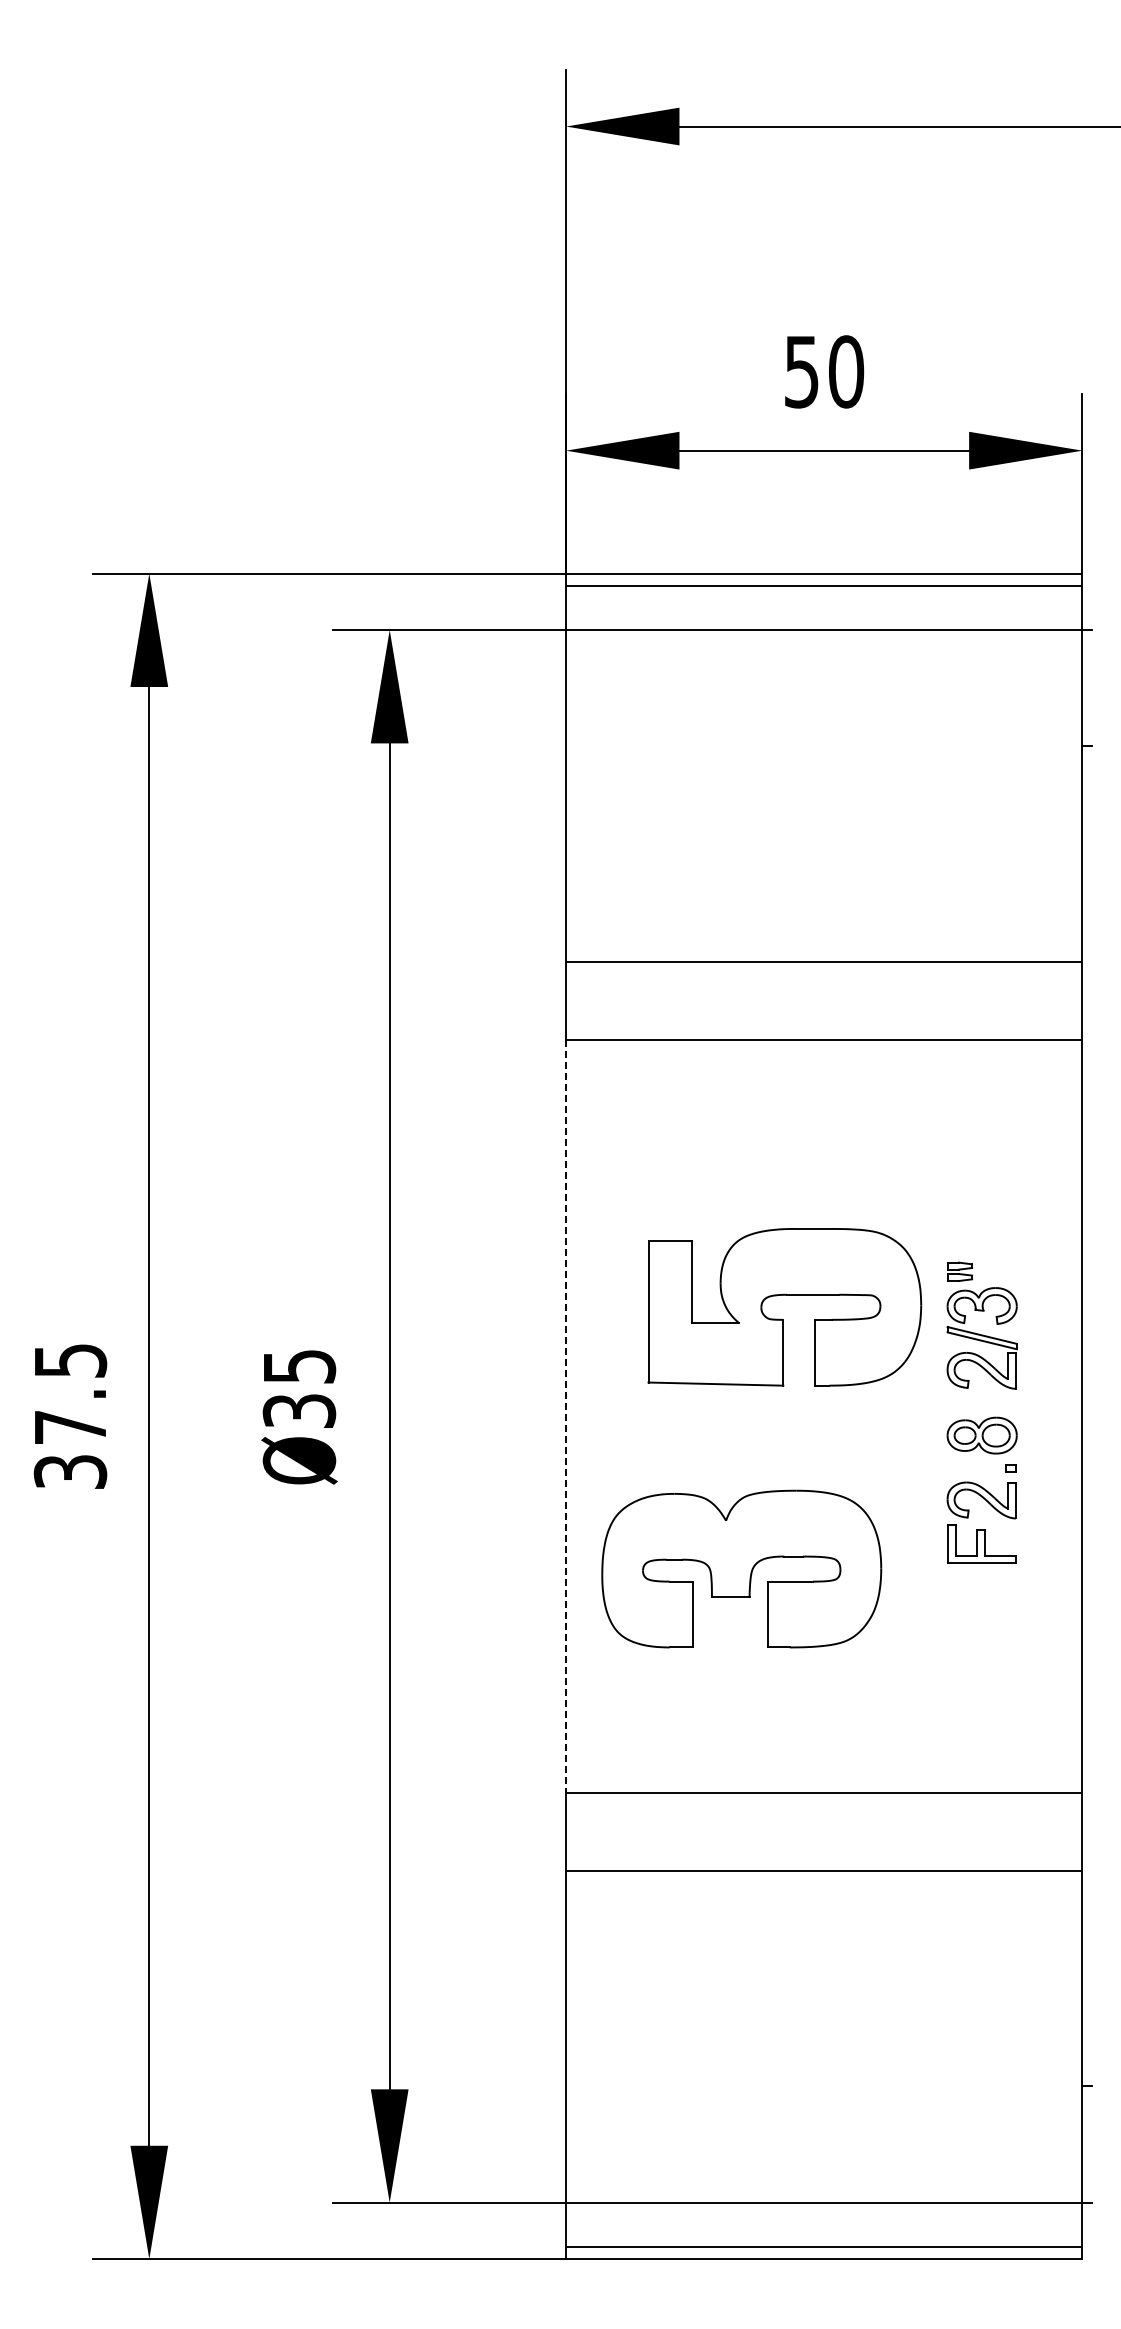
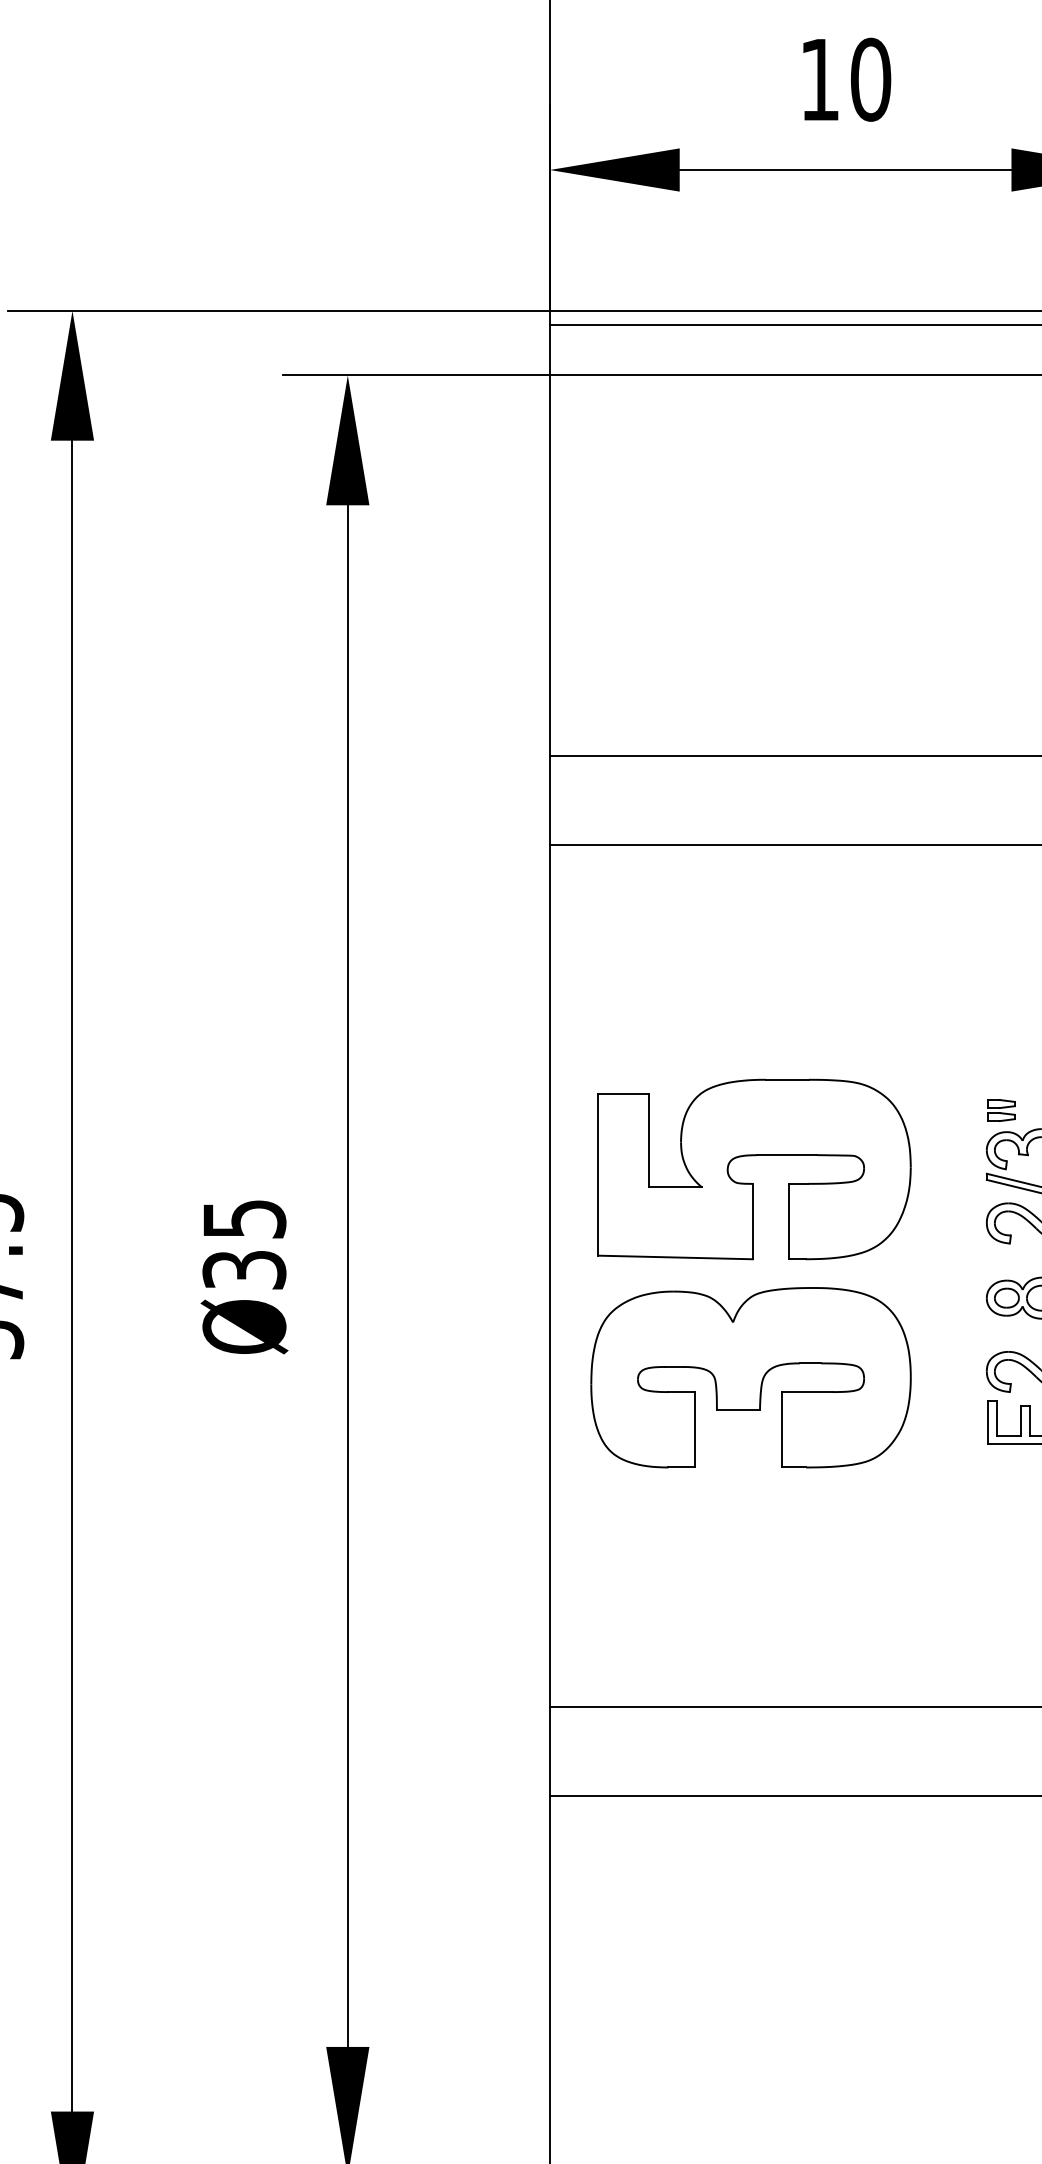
text: (801, 372) -> (819, 80), 50 -> 10
part: (781, 1318) -> (750, 1182), moved
line: (566, 1416) -> (550, 1276), dashed -> solid
part: (741, 1568) -> (750, 1377), moved

